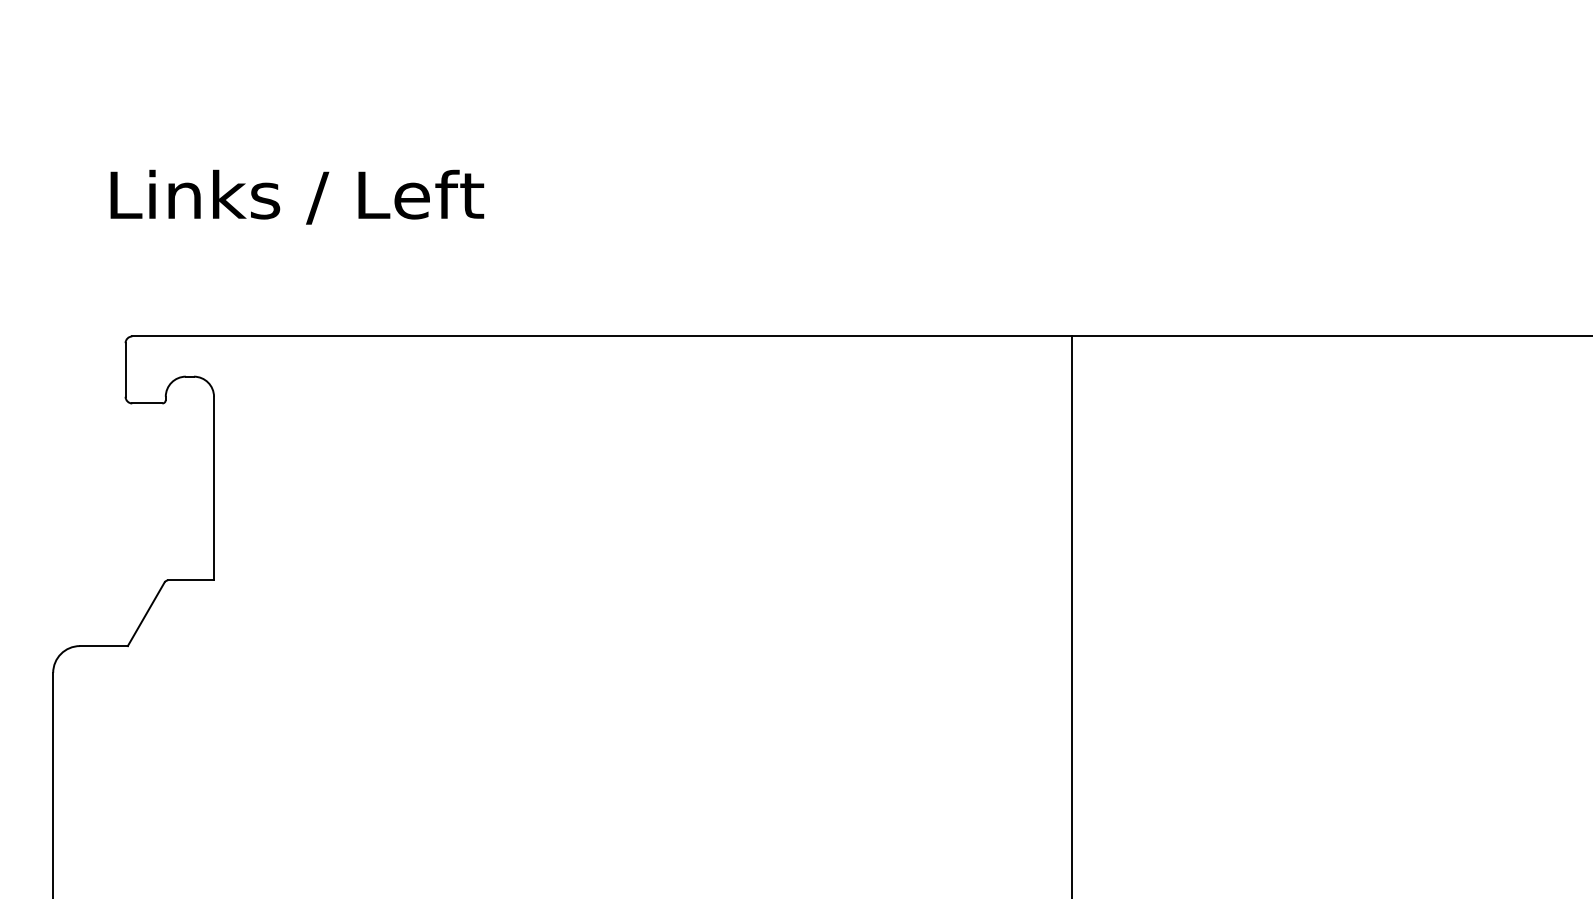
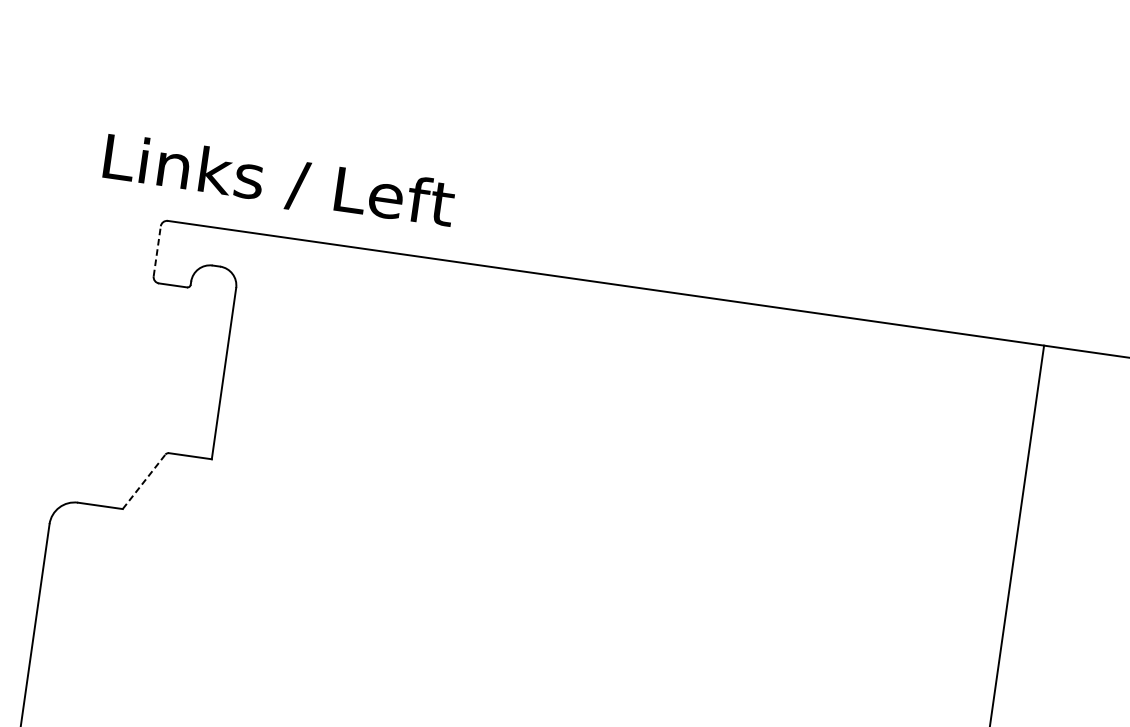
text: (297, 196) -> (279, 181), moved
line: (125, 369) -> (157, 250), solid -> dashed
line: (146, 614) -> (144, 482), solid -> dashed

